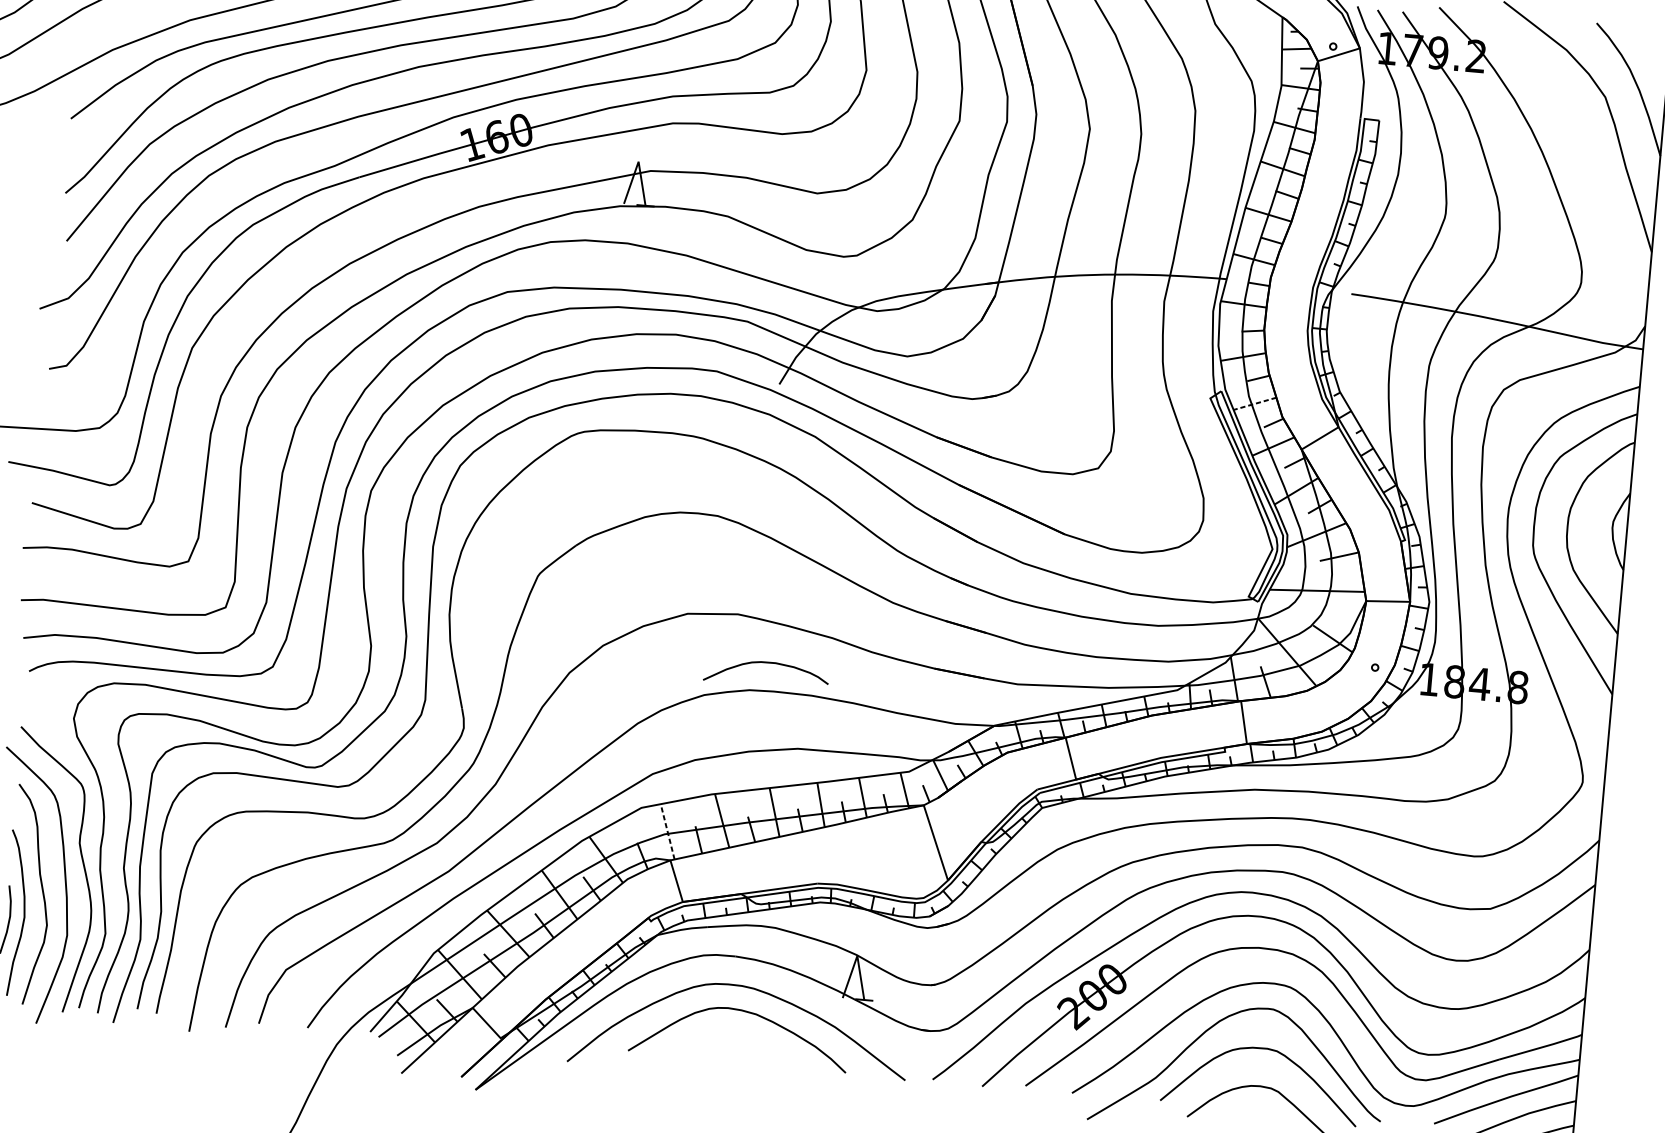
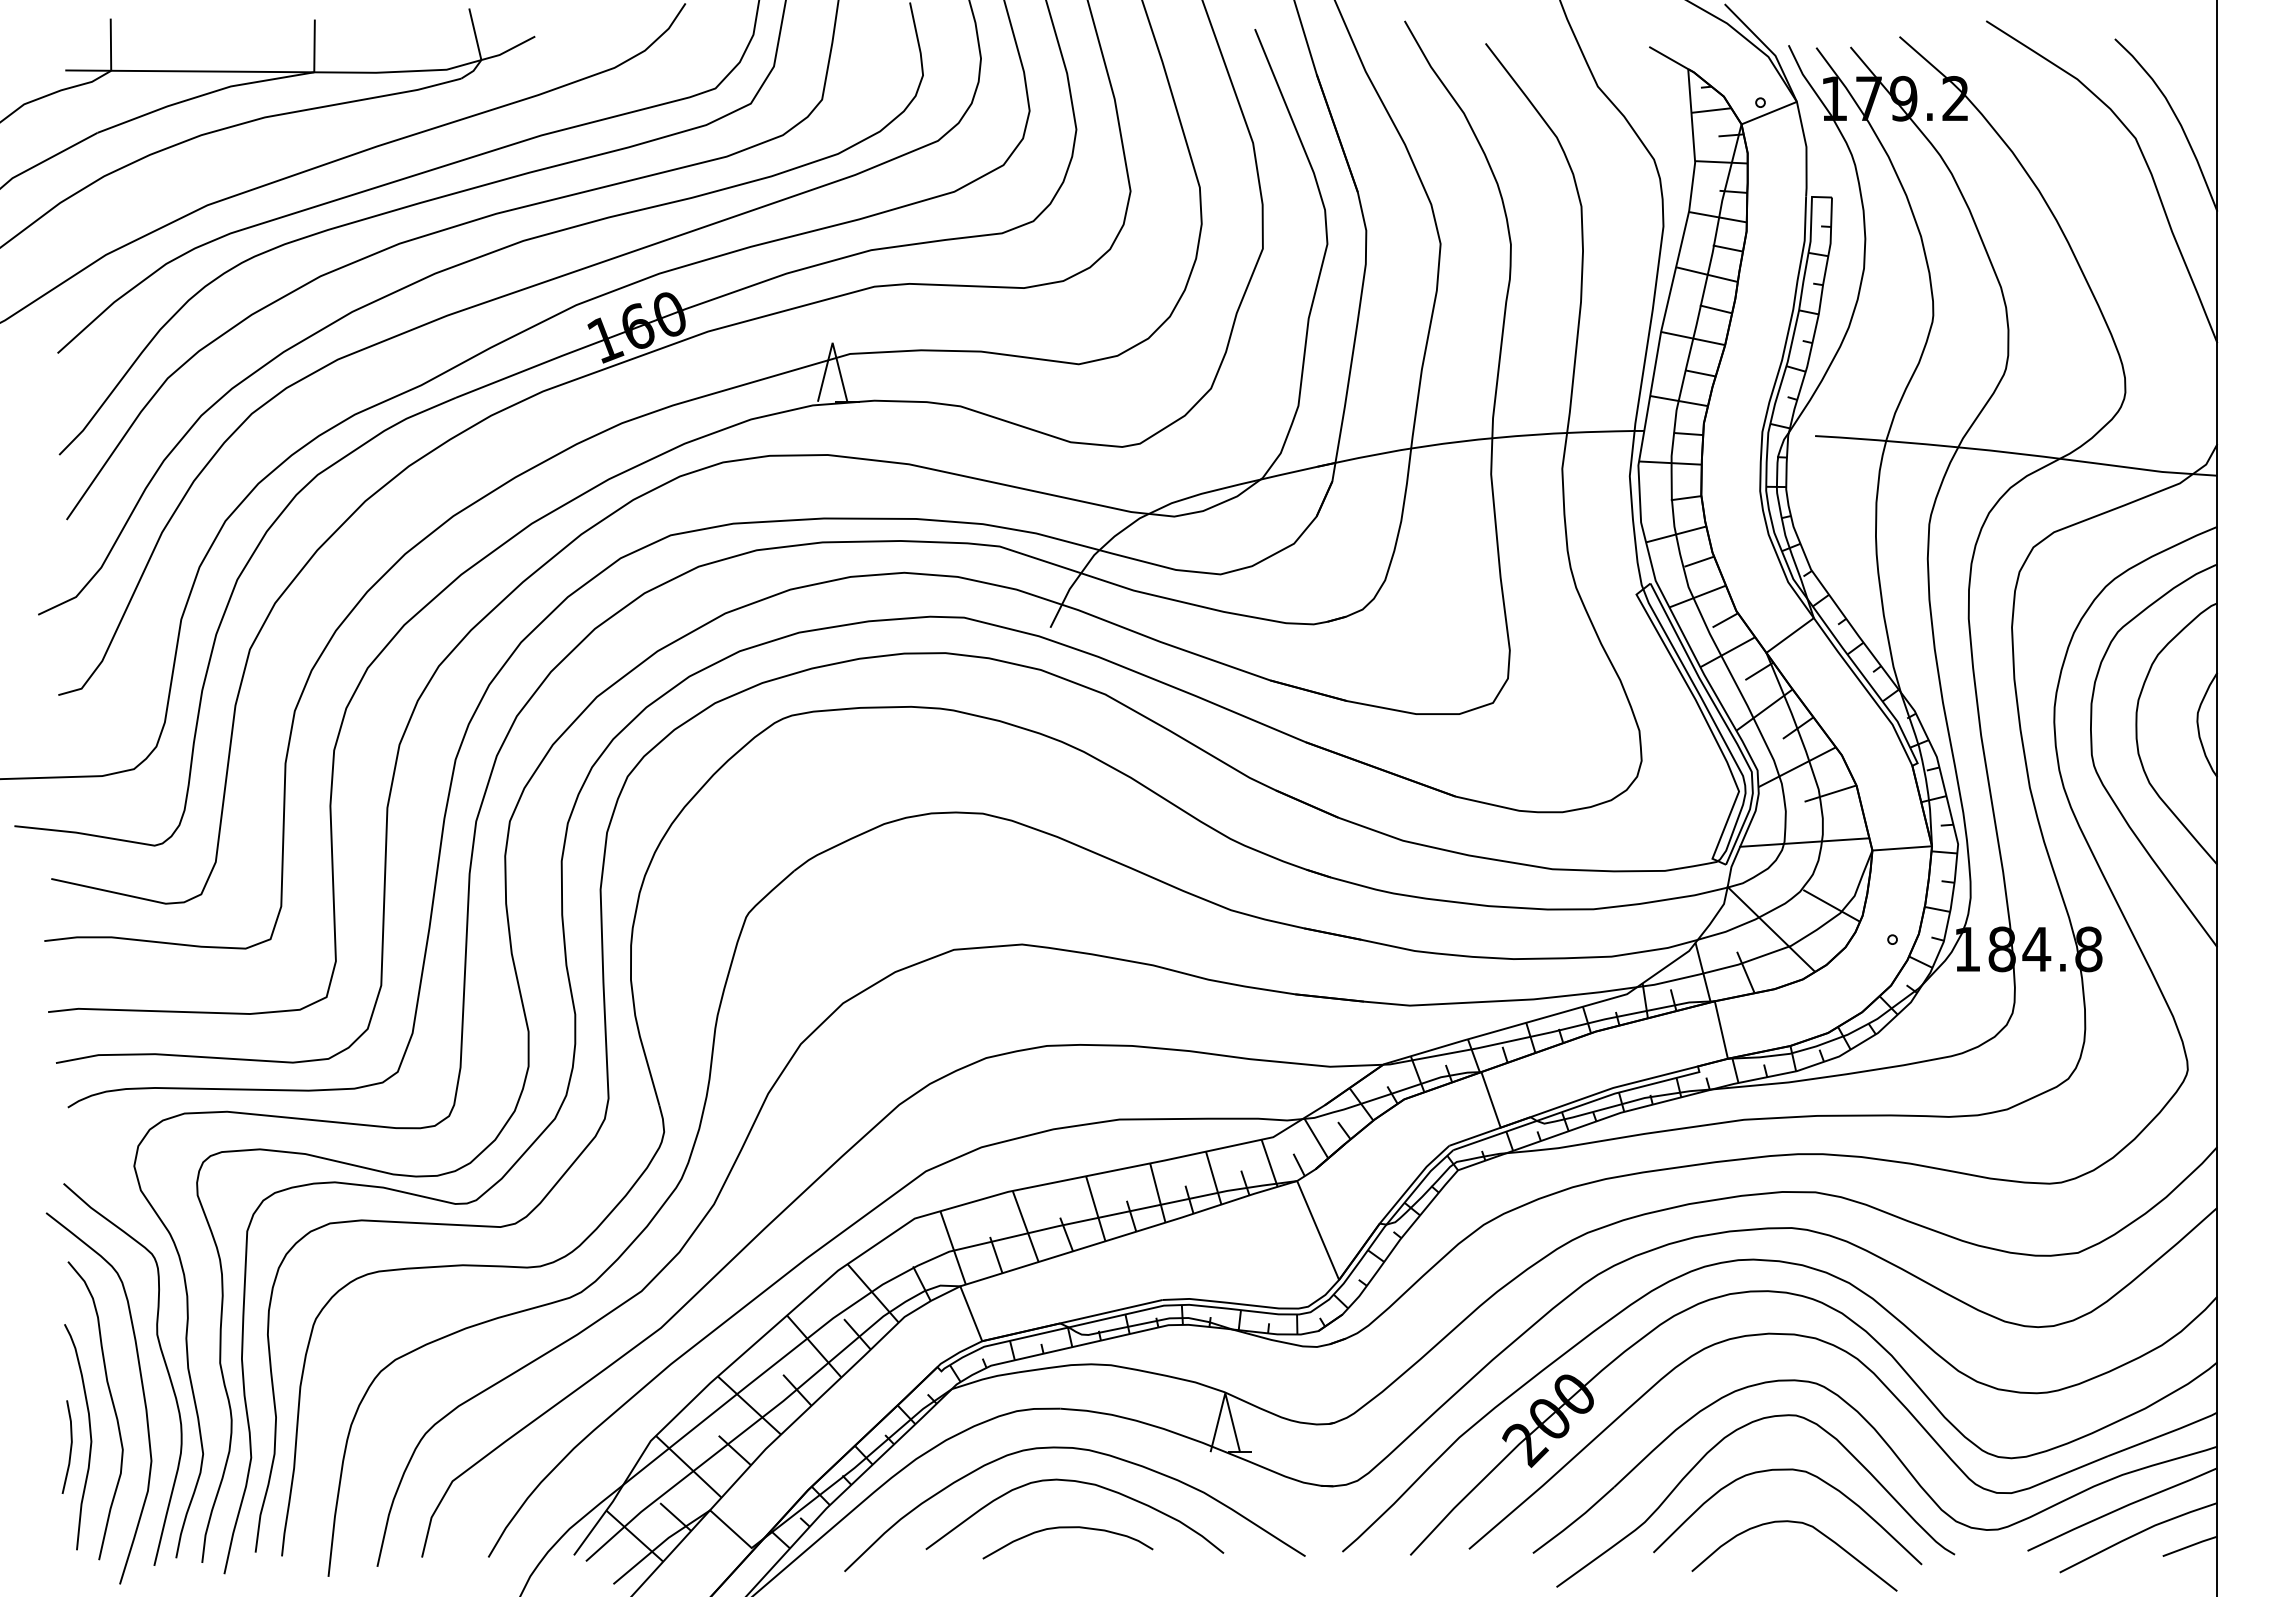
line: (1254, 403) -> (1697, 596), dashed -> solid
curve: (767, 663) -> (1067, 1528), moved
line: (667, 831) -> (953, 1247), dashed -> solid

